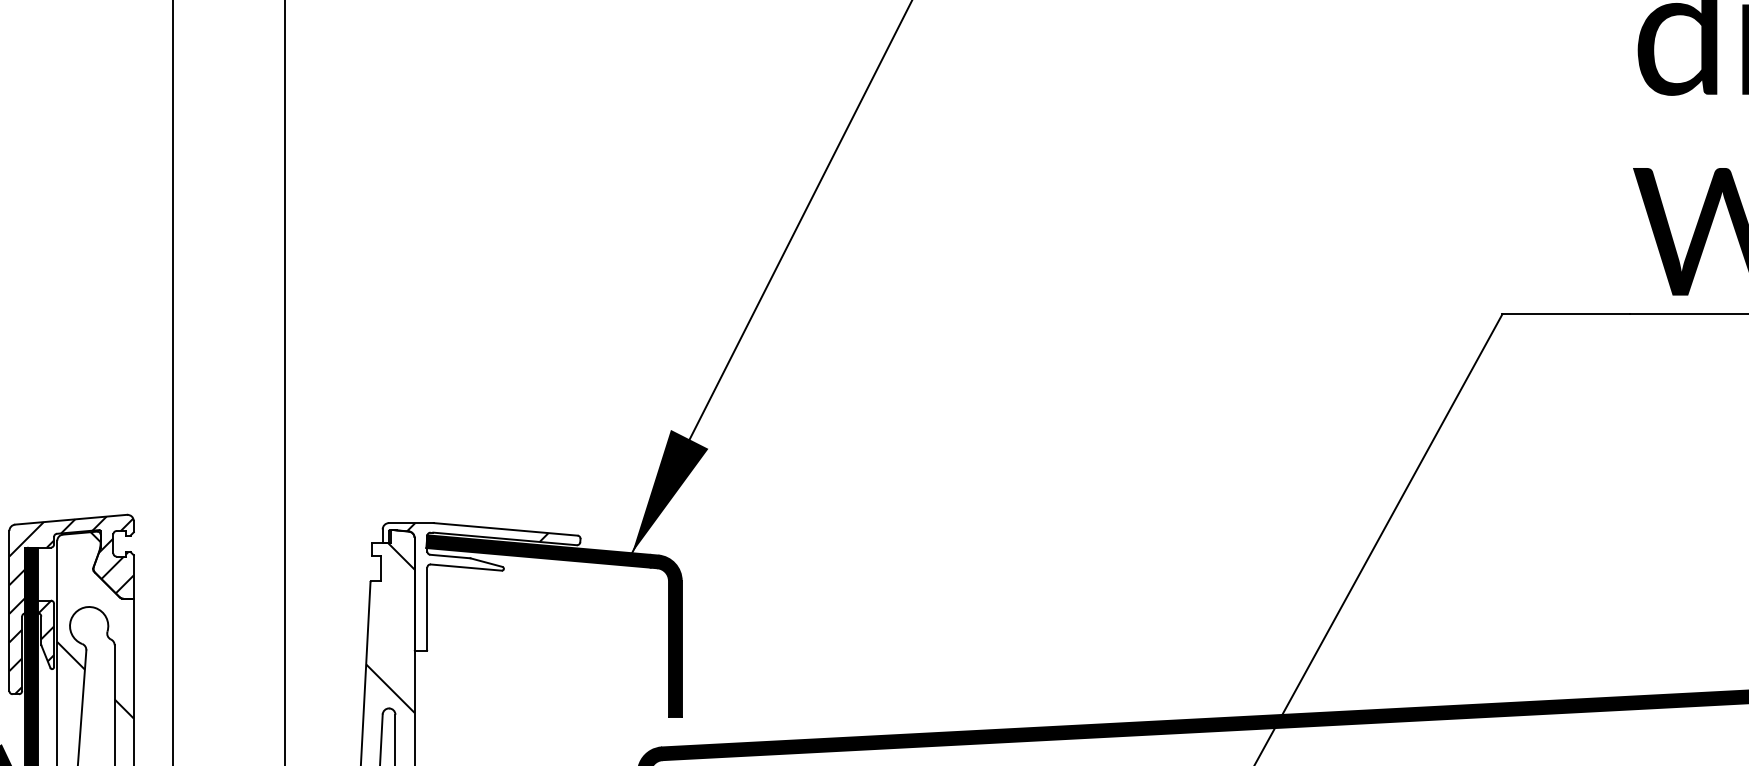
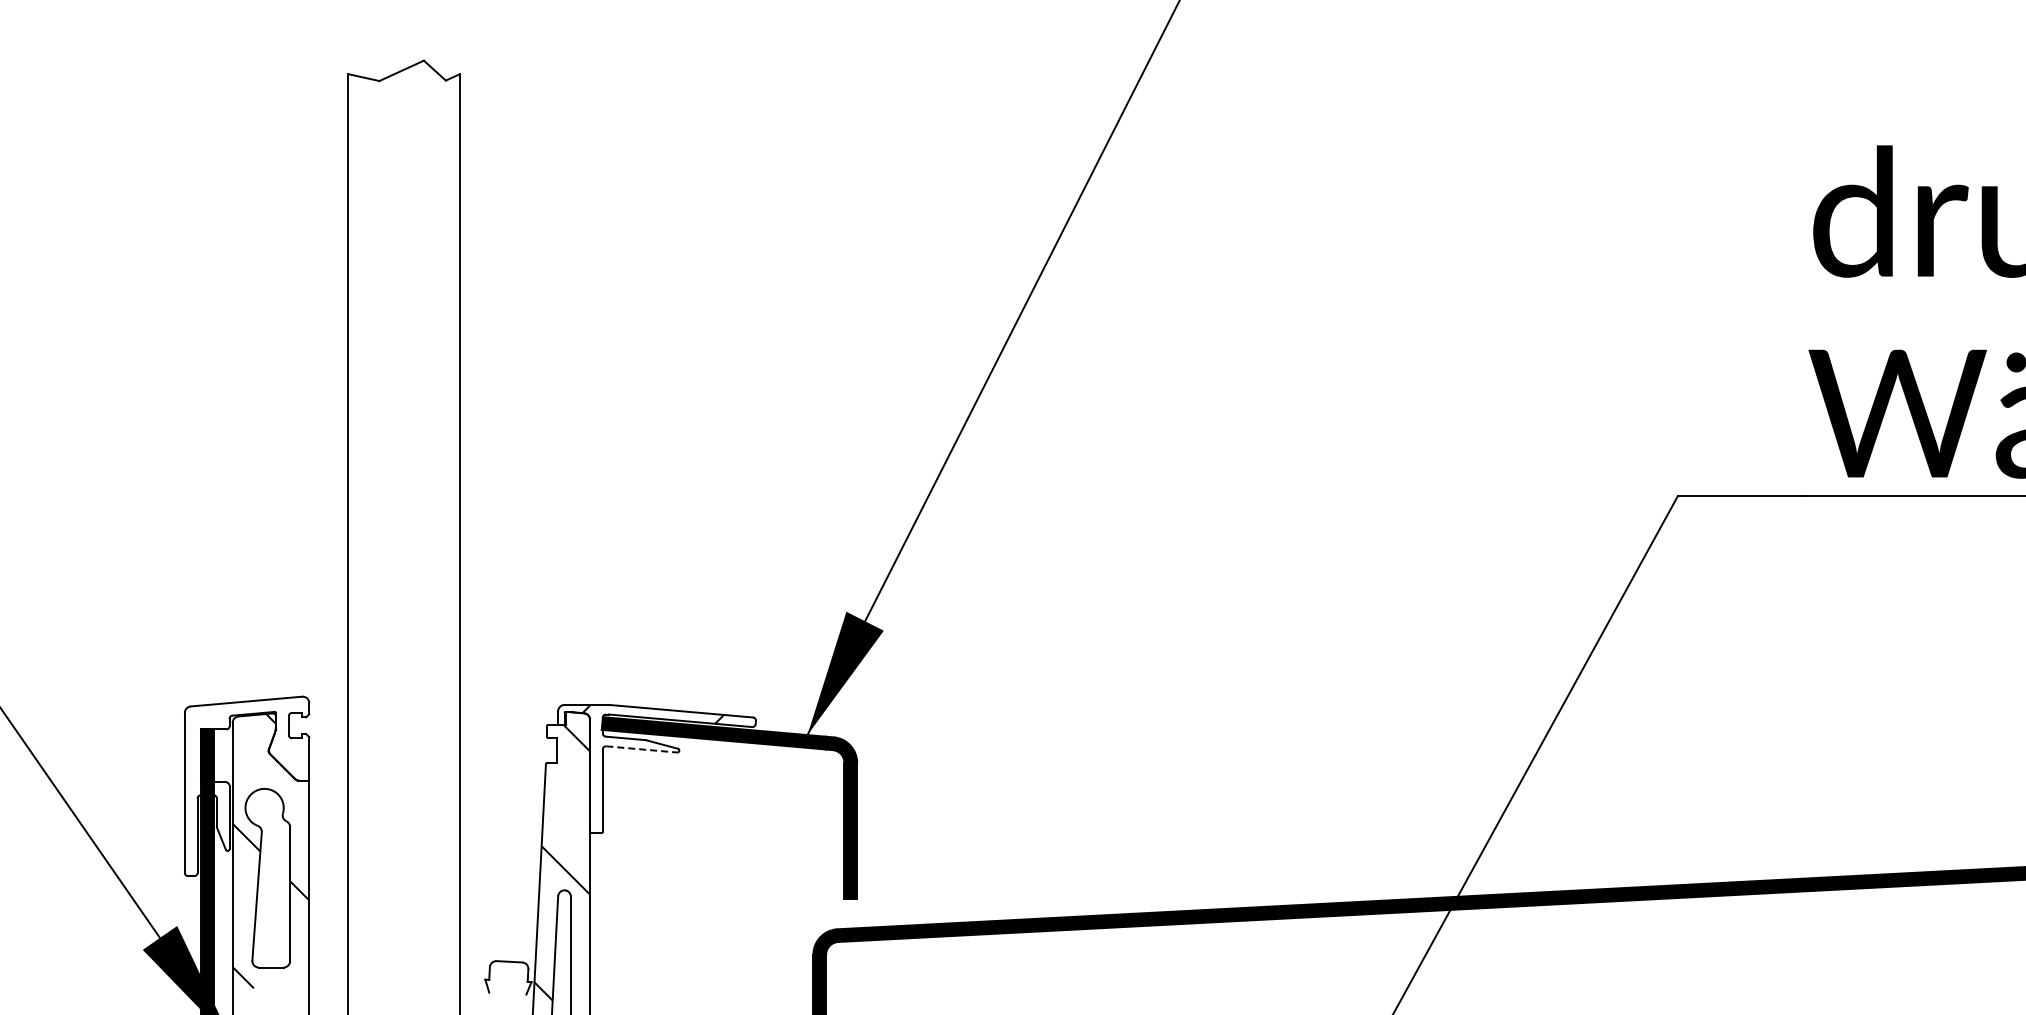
line: (466, 567) -> (641, 749), solid -> dashed
hatch: (71, 605) -> (246, 787), removed

